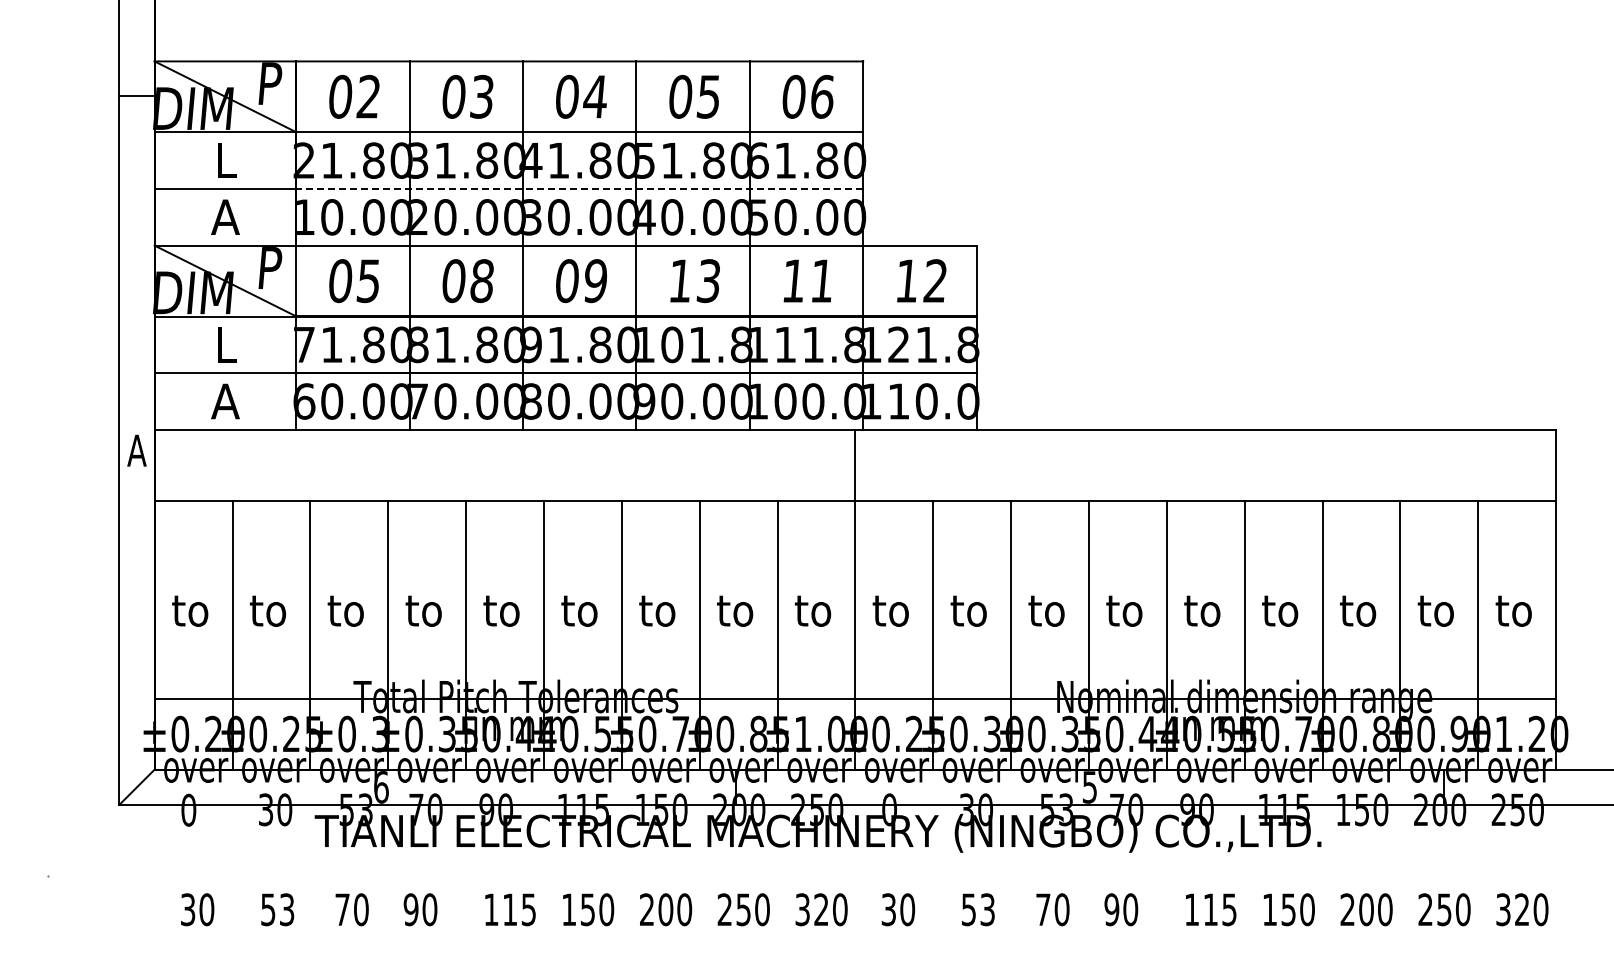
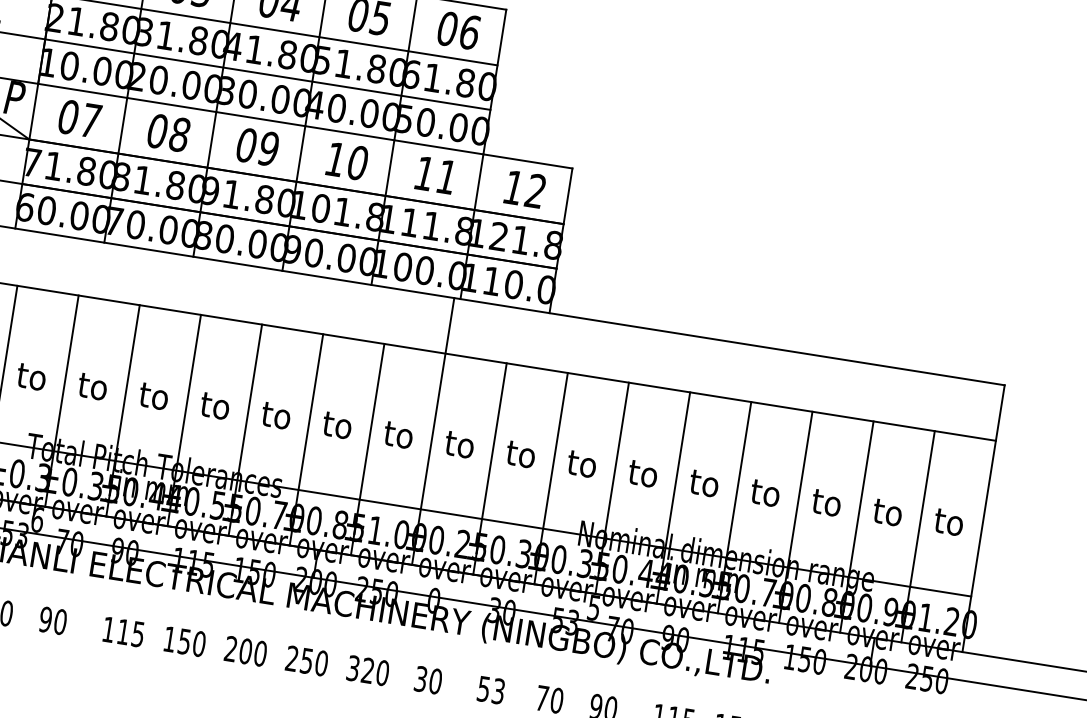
line: (579, 189) -> (267, 74), dashed -> solid
text: (368, 281) -> (90, 120), 05 -> 07
text: (708, 281) -> (357, 163), 13 -> 10

